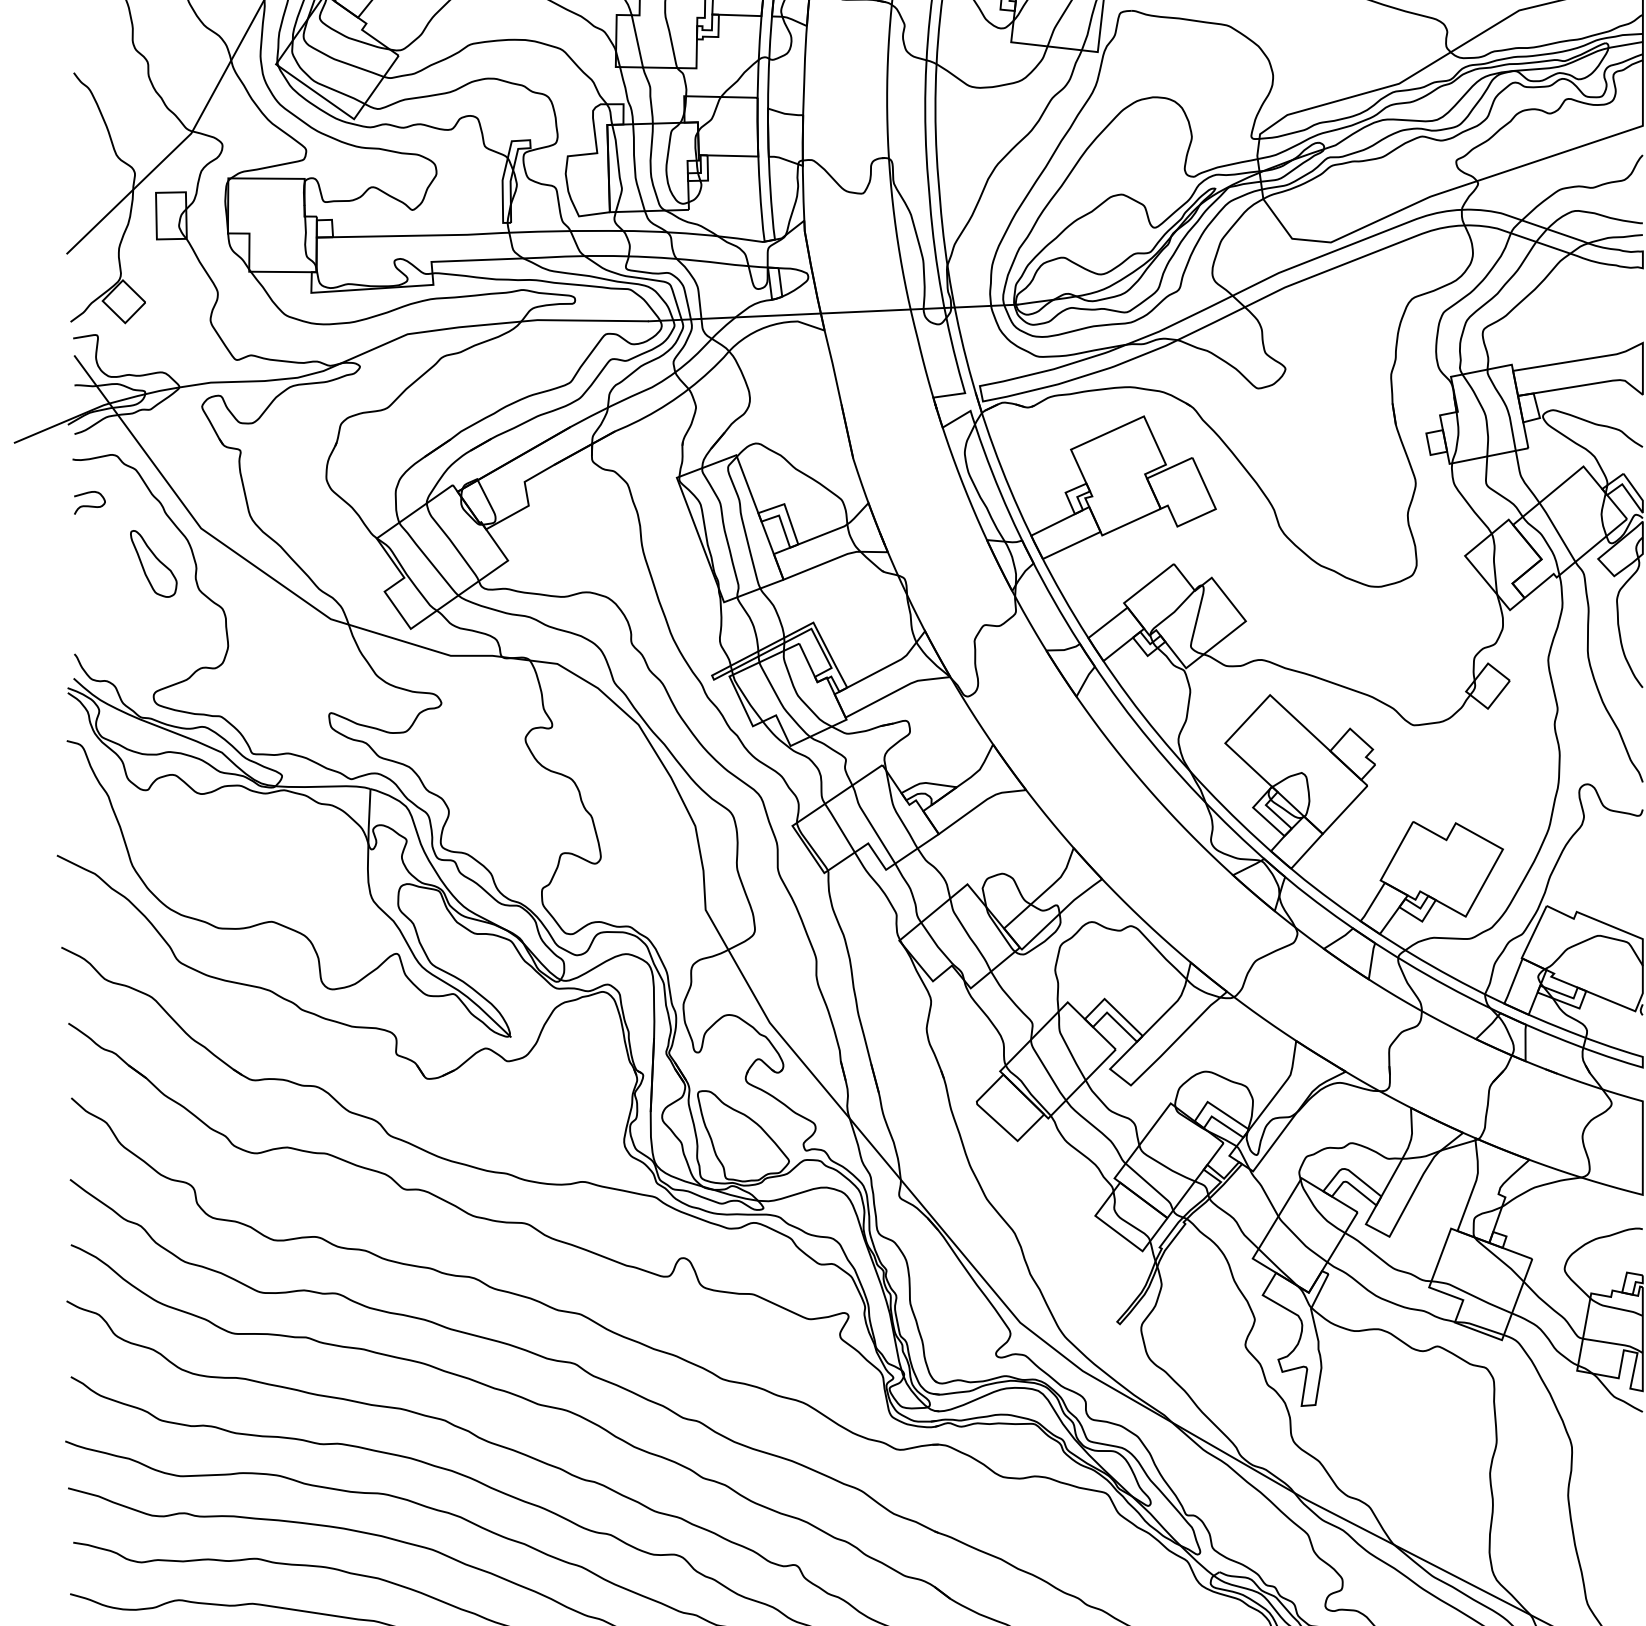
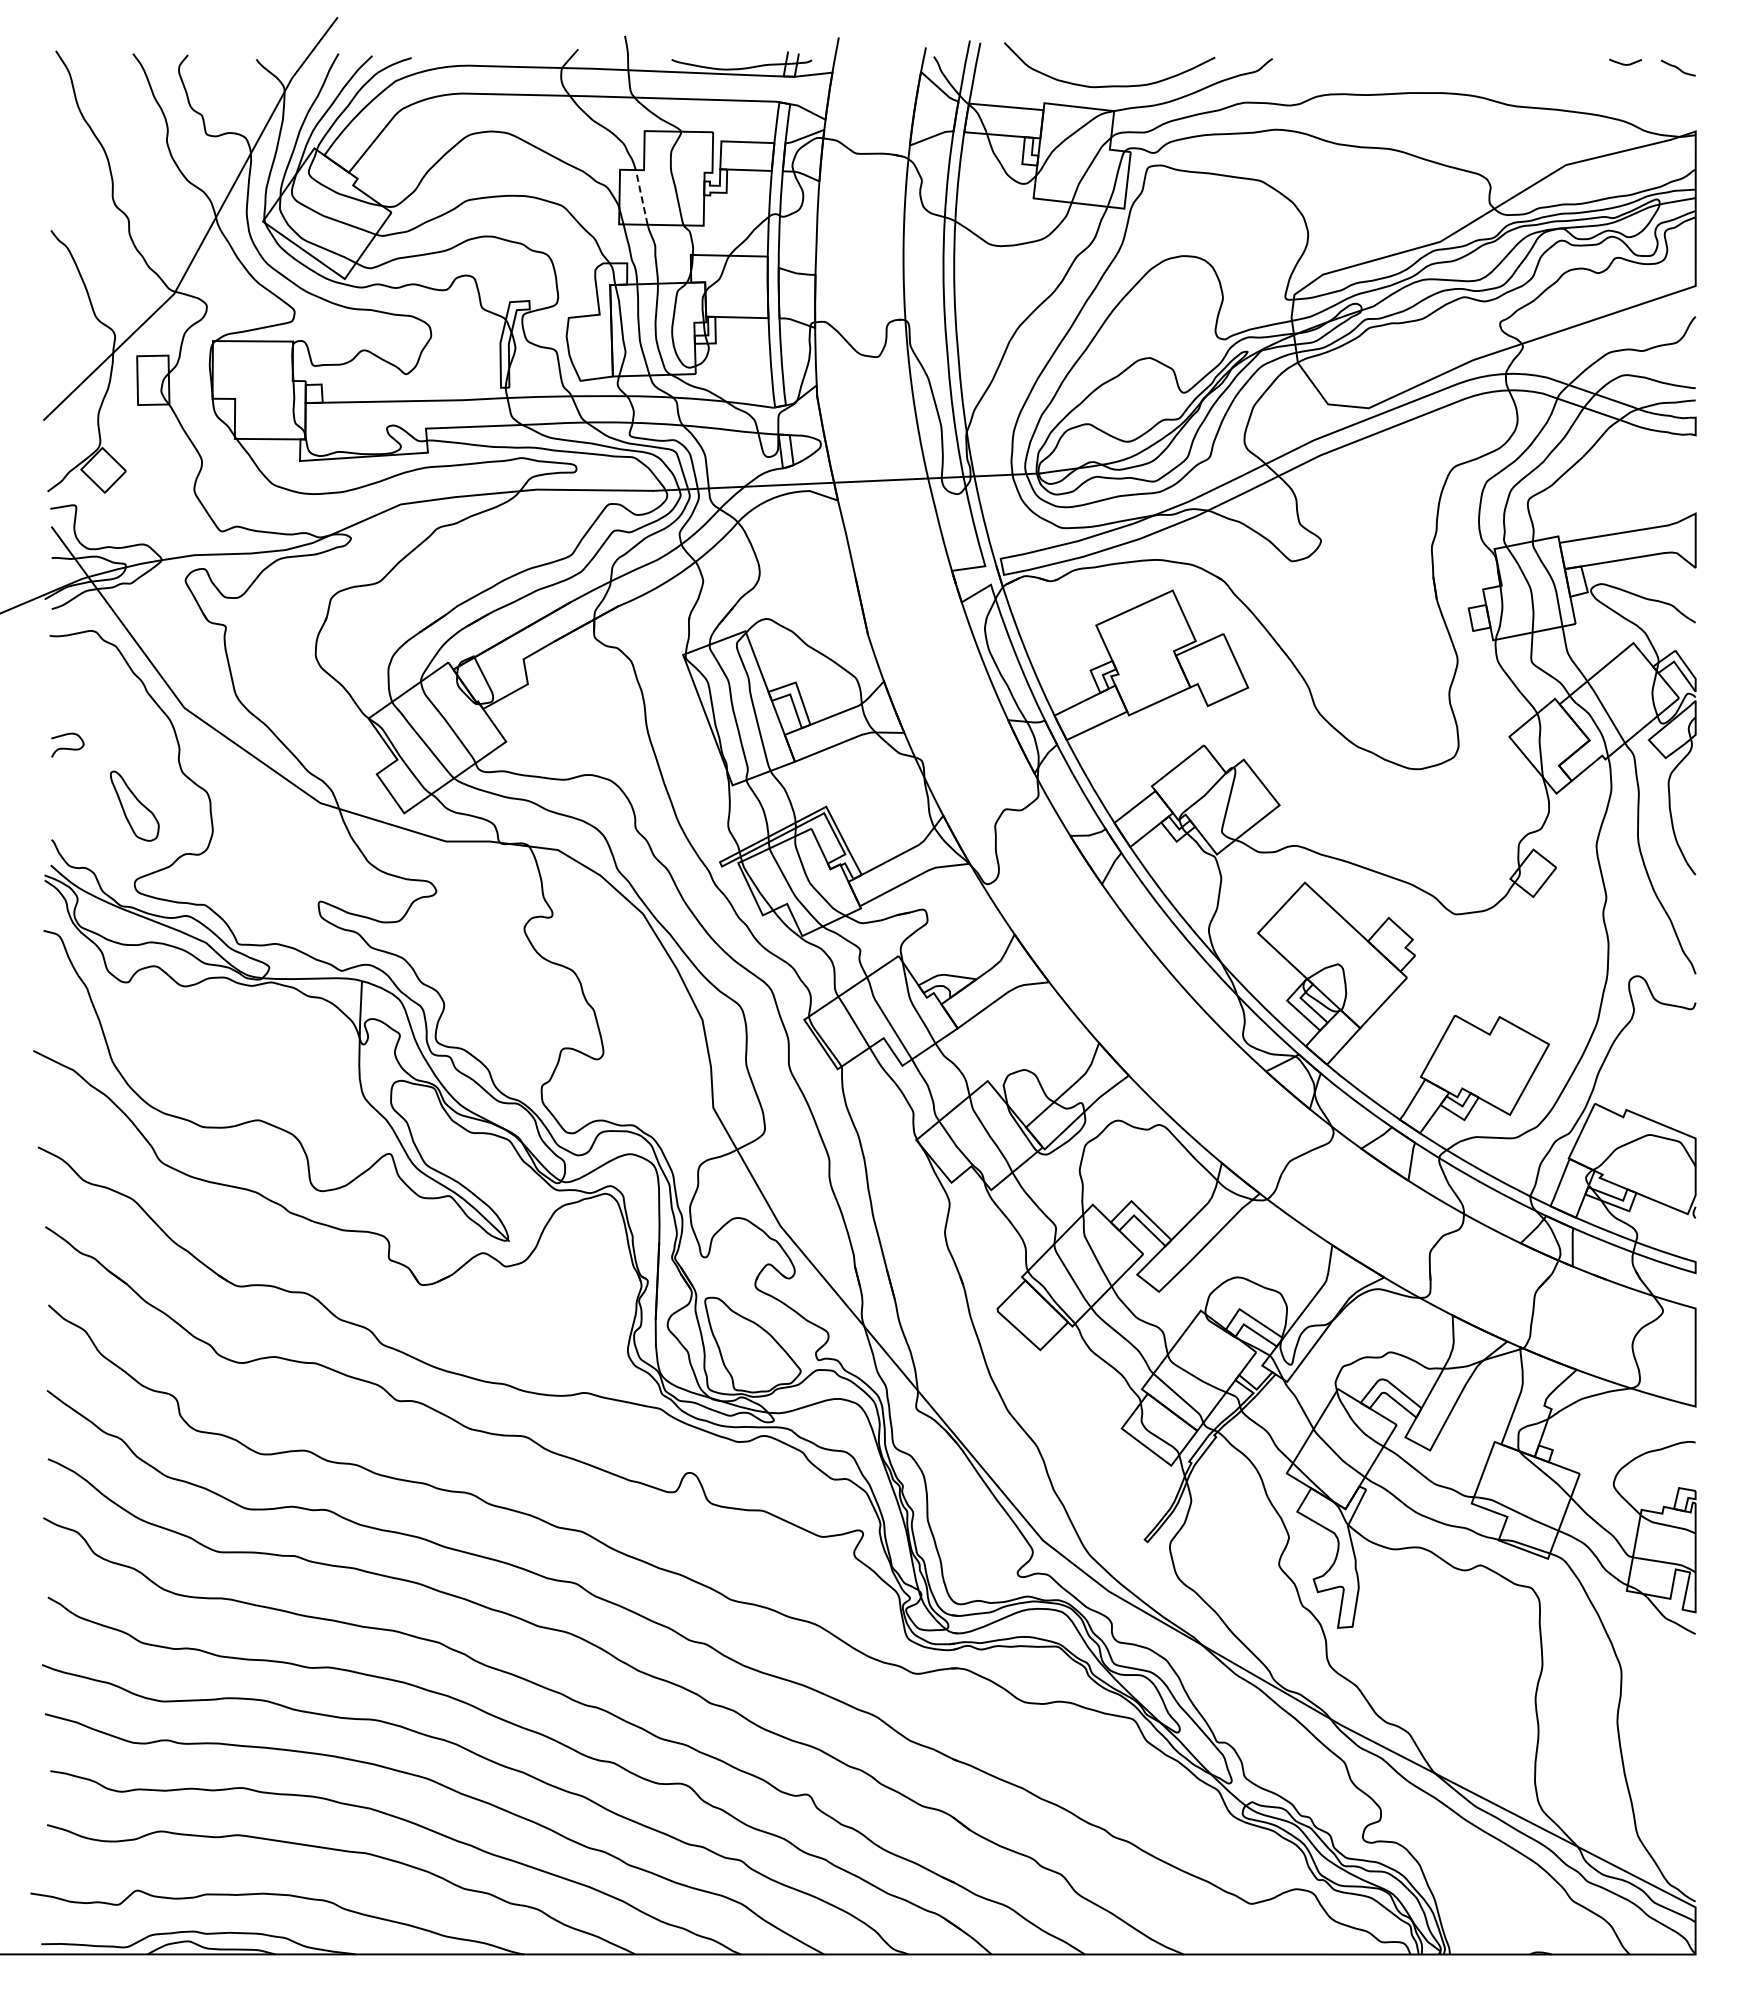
line: (637, 41) -> (641, 197), solid -> dashed
curve: (87, 505) -> (65, 747), moved
part: (153, 563) -> (134, 805), moved

